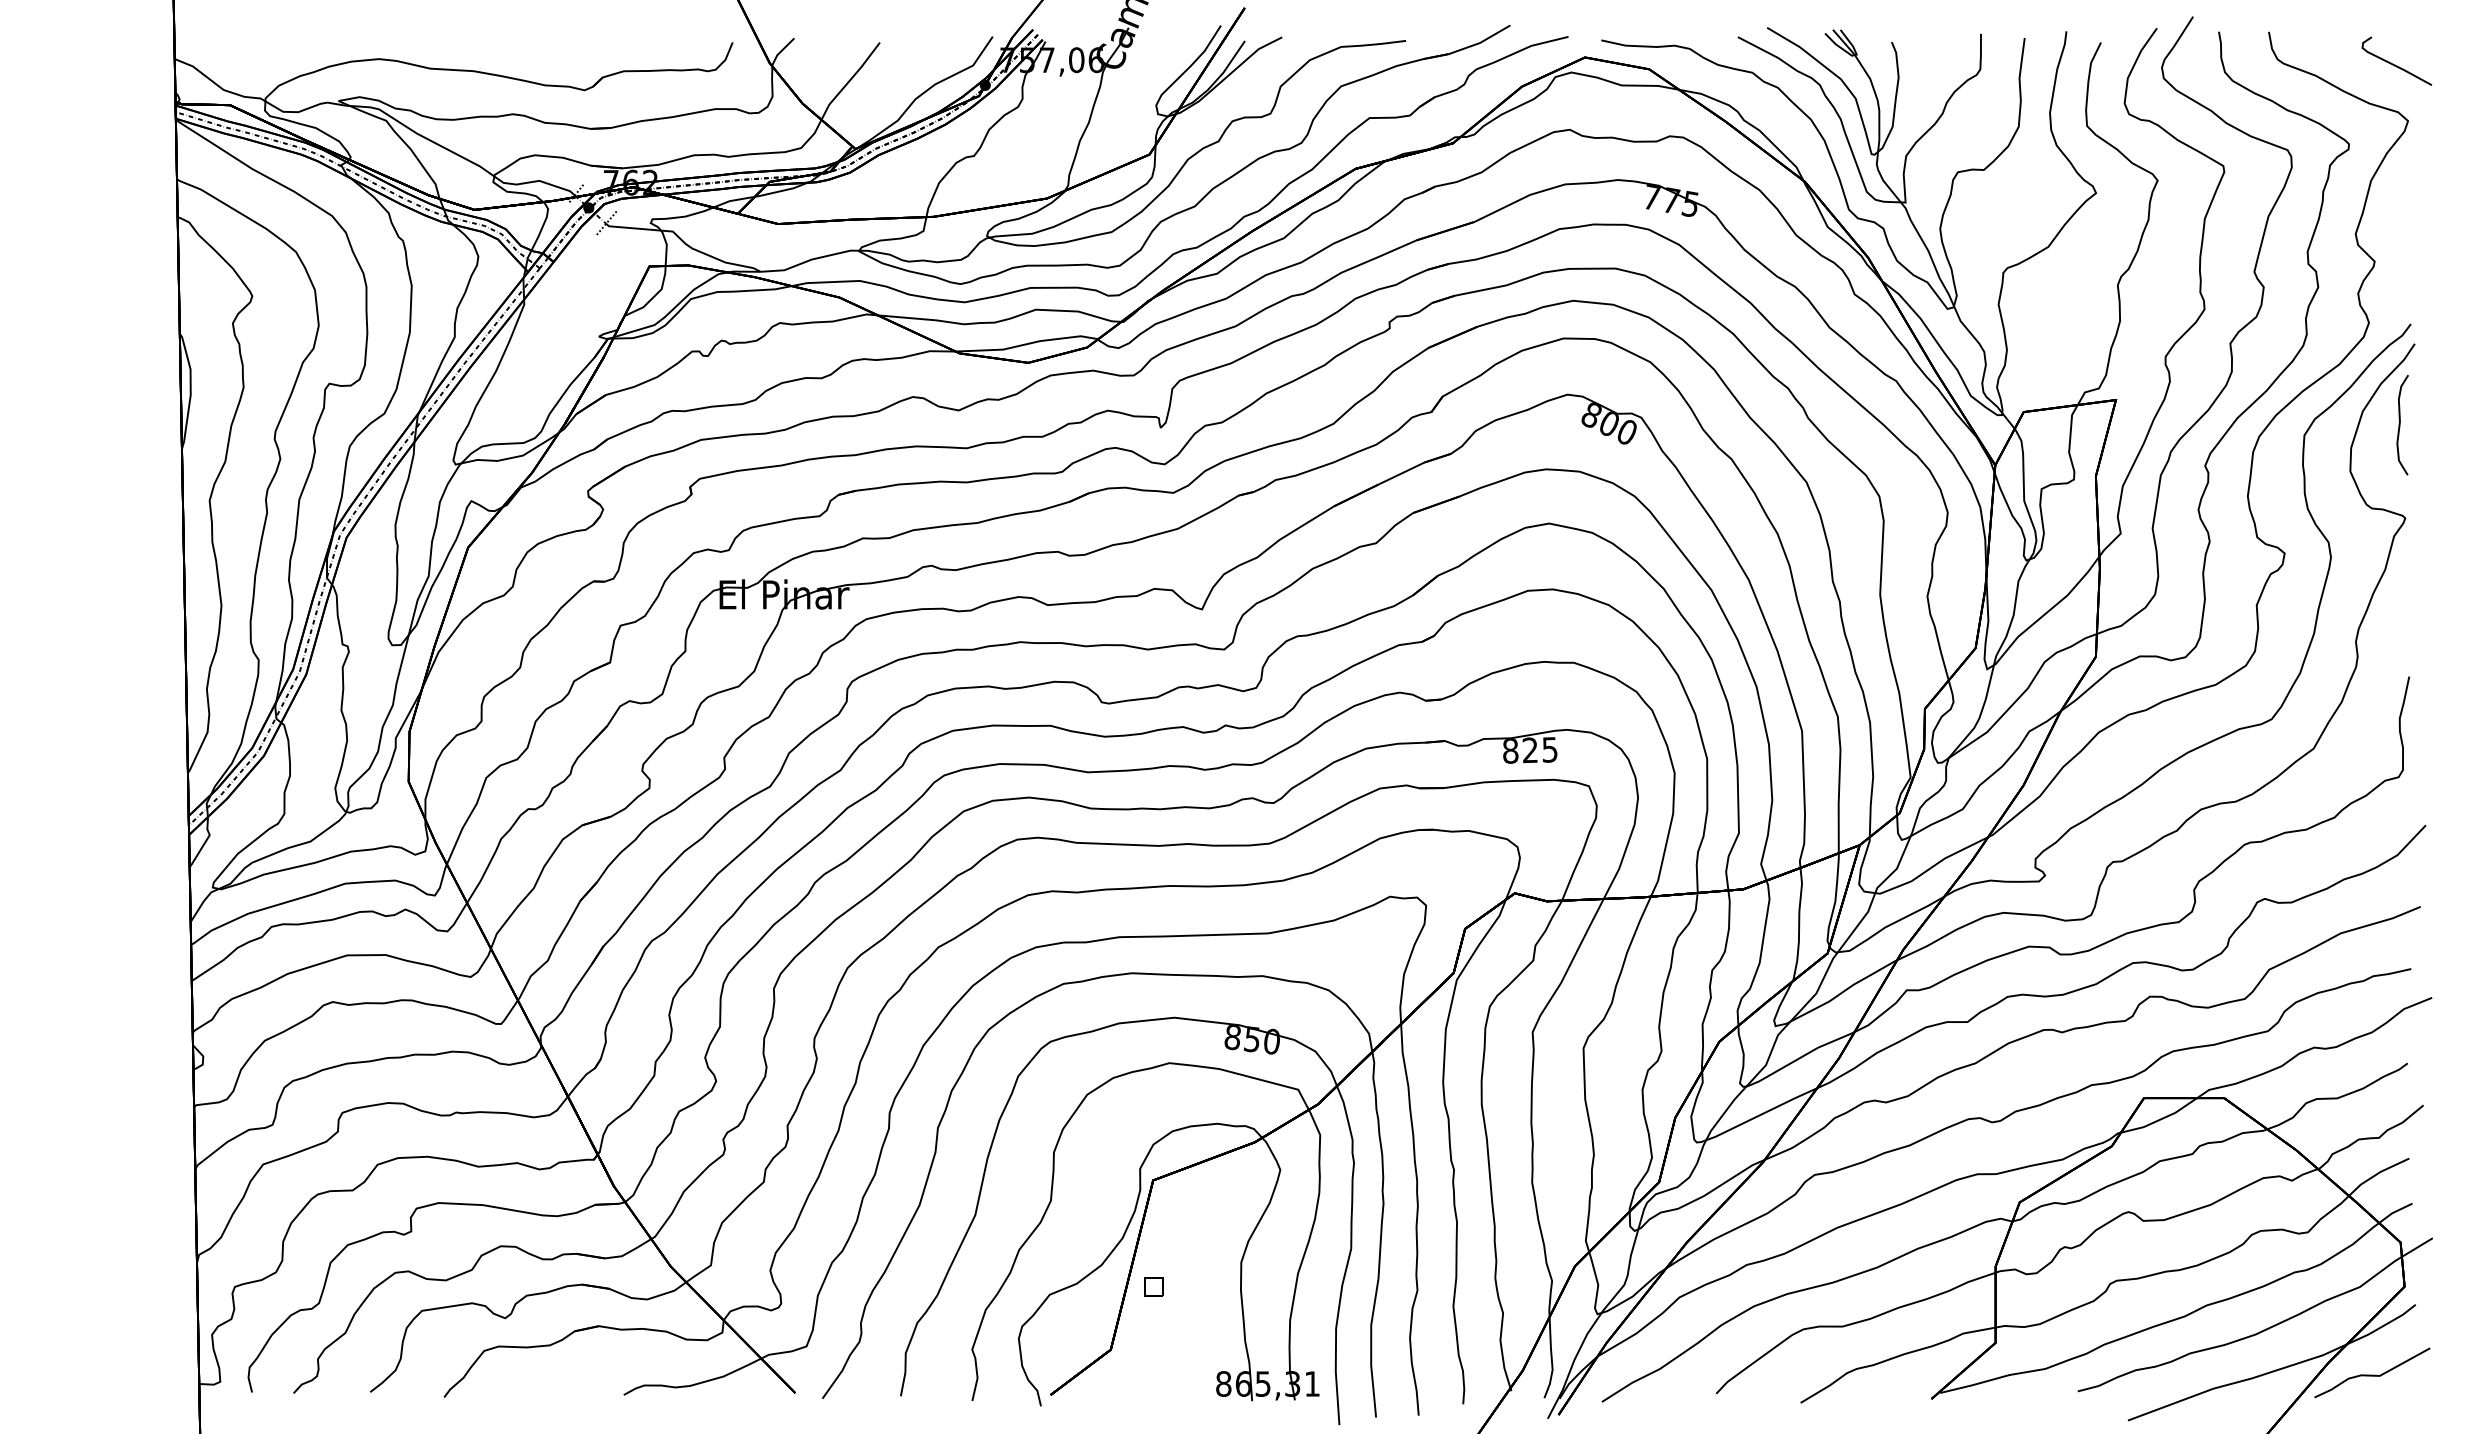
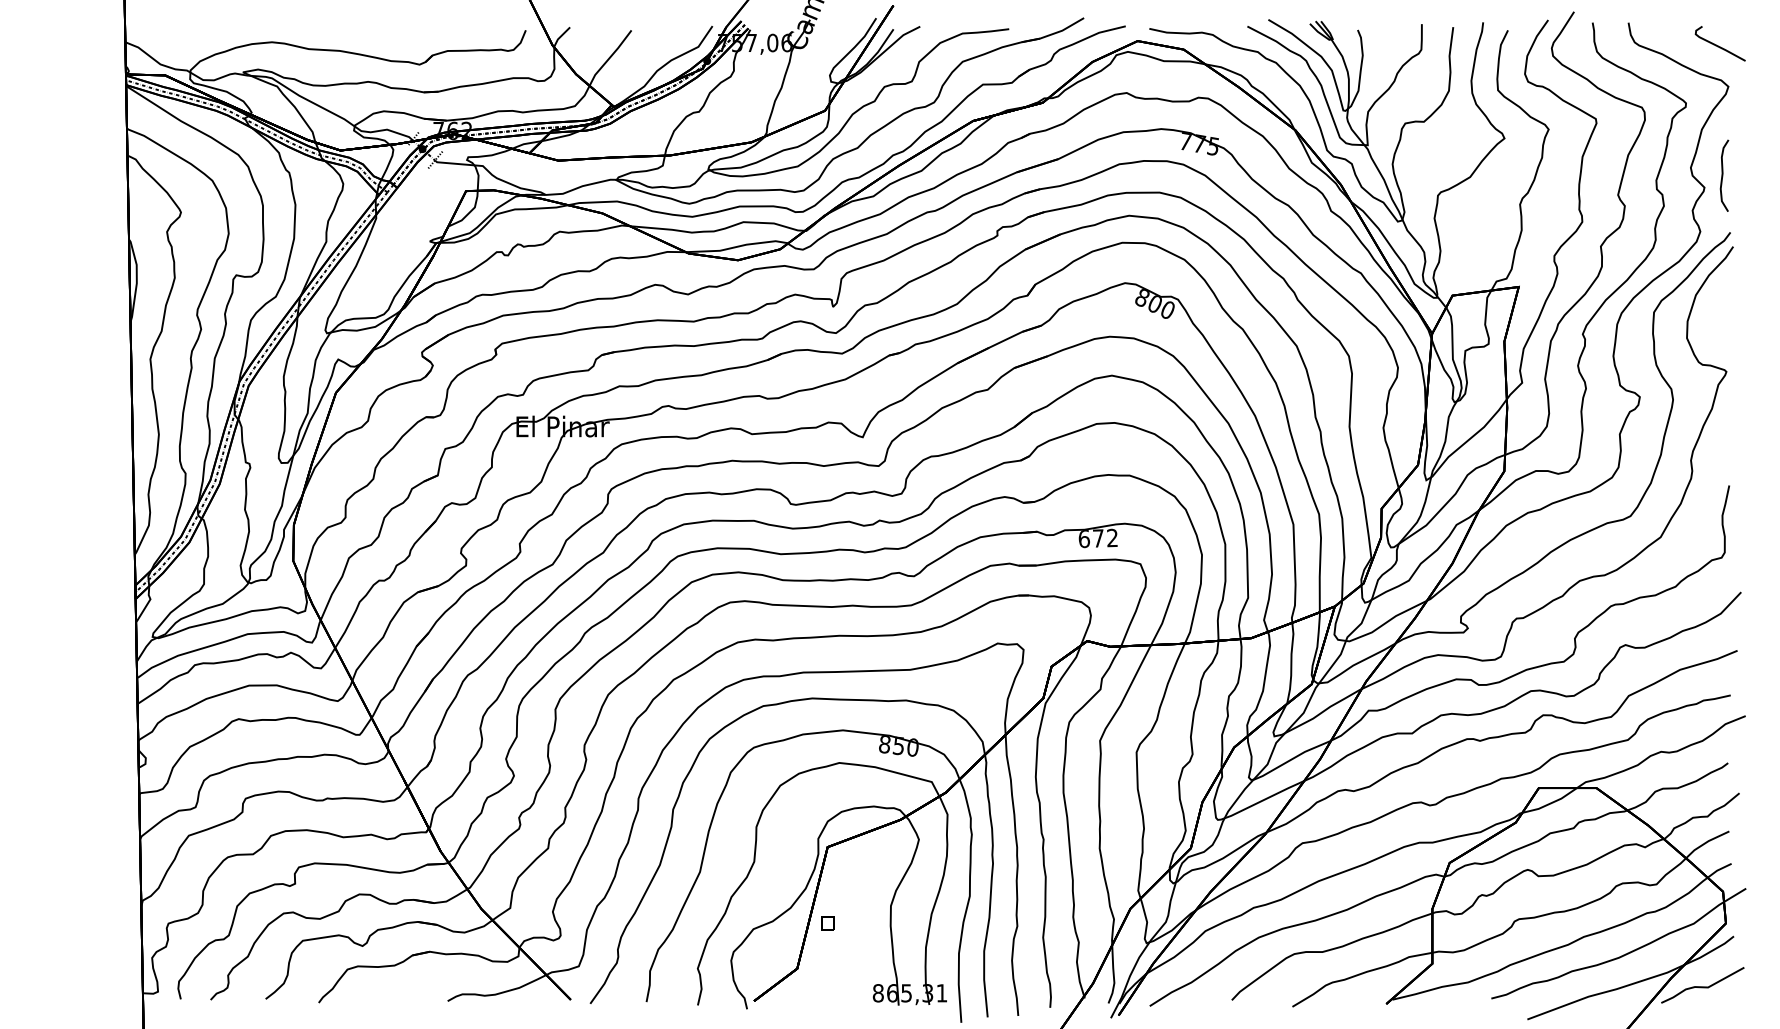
curve: (2400, 425) -> (1723, 176), moved
text: (1530, 750) -> (1098, 538), 825 -> 672

